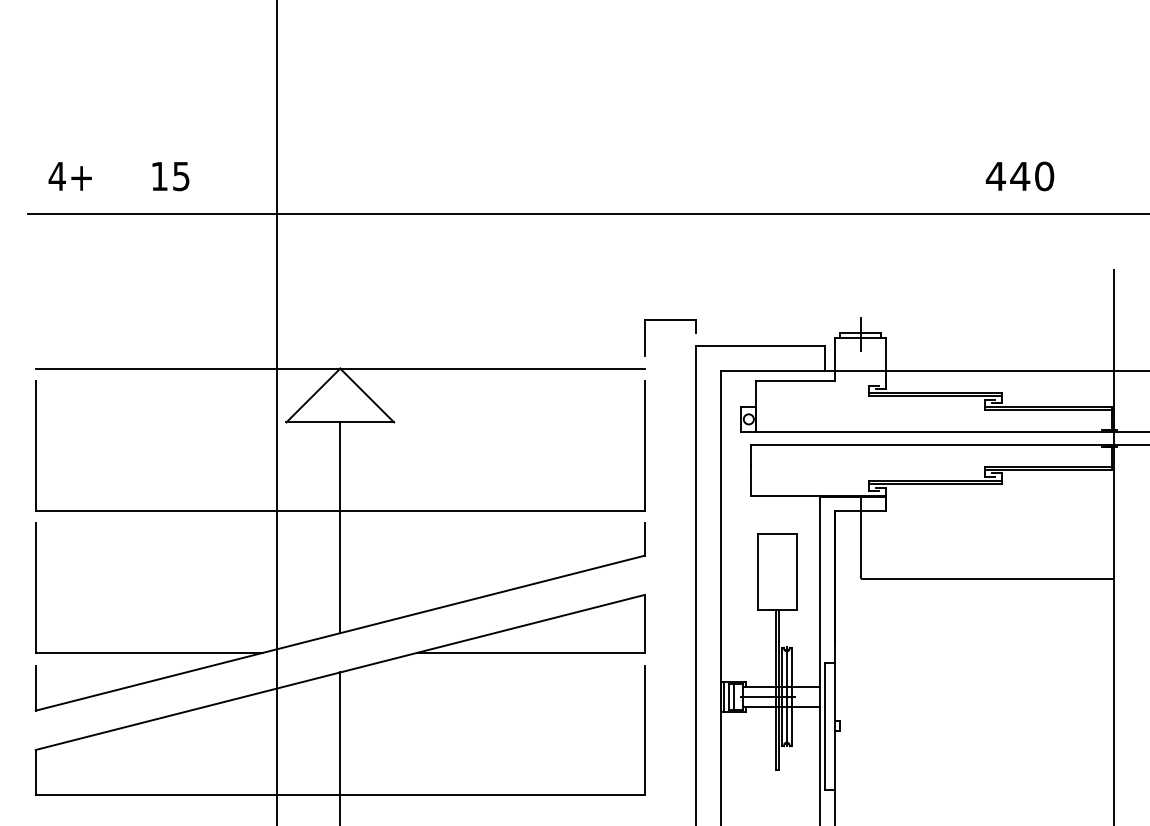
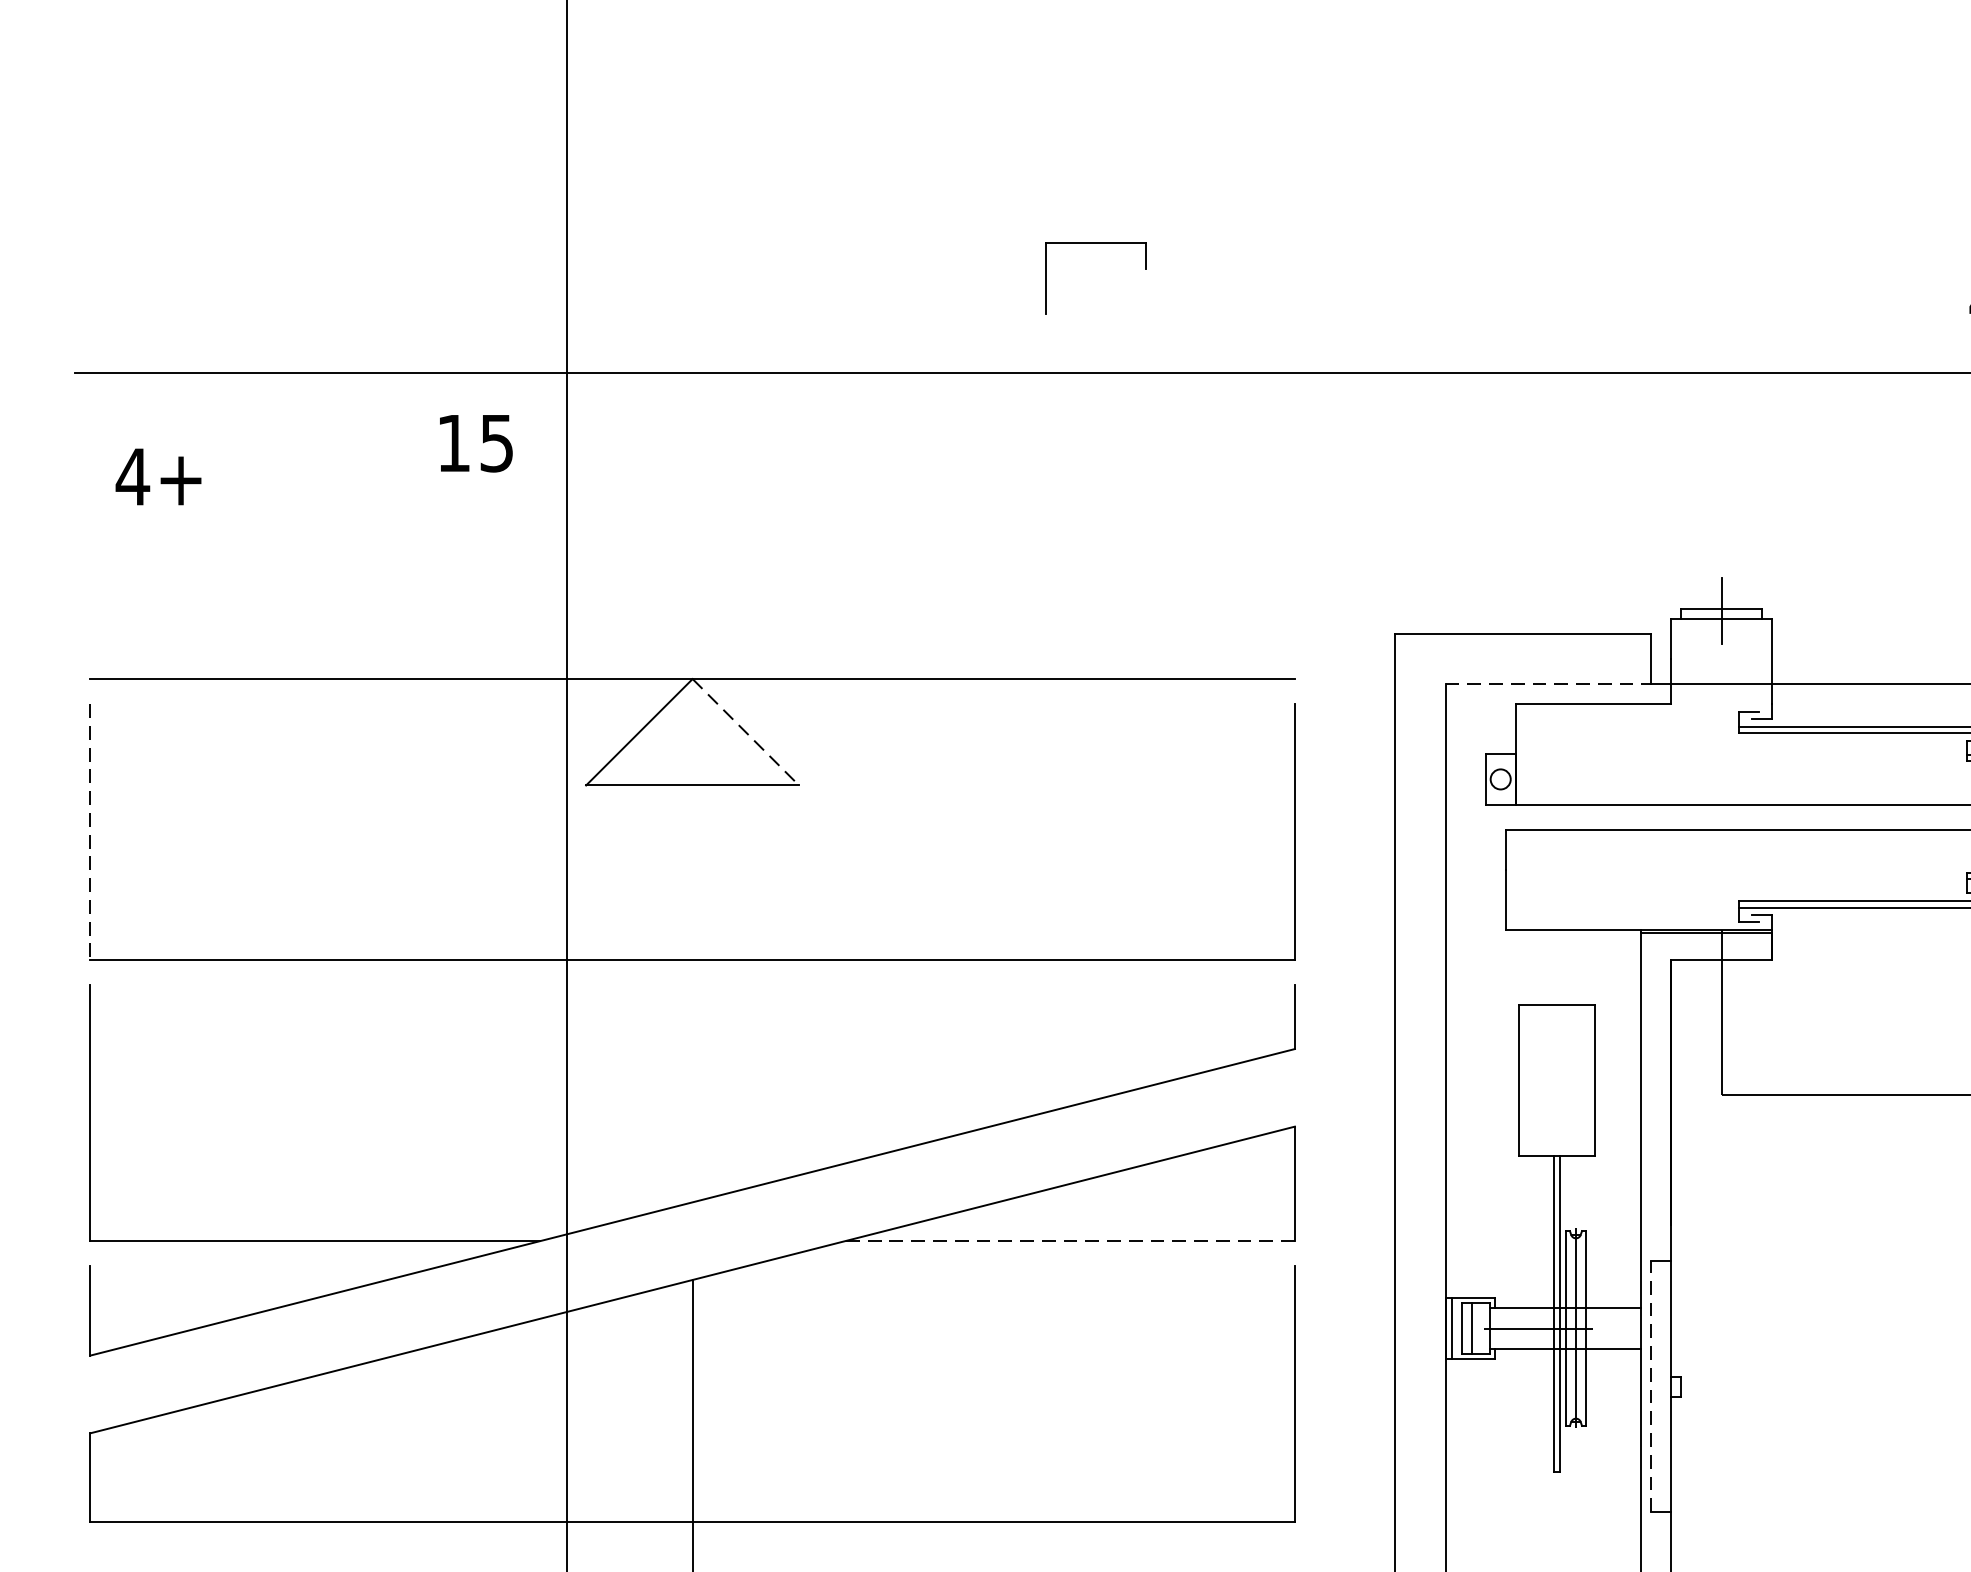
text: (69, 176) -> (157, 477), moved
text: (170, 176) -> (475, 443), moved
part: (670, 320) -> (1096, 243), moved
line: (773, 371) -> (1549, 684), solid -> dashed
line: (367, 395) -> (746, 732), solid -> dashed
line: (35, 446) -> (89, 833), solid -> dashed
line: (340, 527) -> (693, 993), removed
line: (531, 652) -> (1070, 1240), solid -> dashed
line: (824, 725) -> (1650, 1384), solid -> dashed

